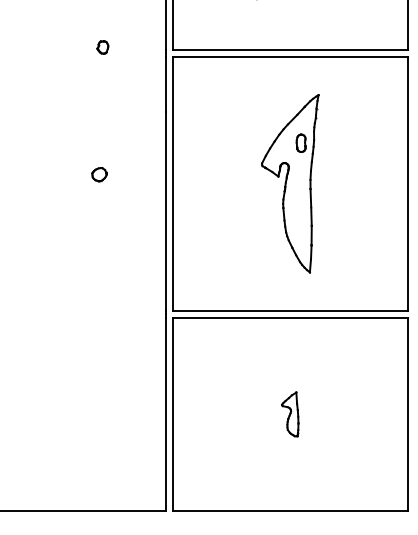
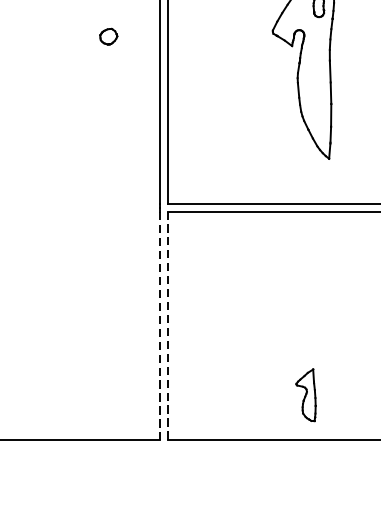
part: (99, 174) -> (108, 36), moved
line: (166, 414) -> (160, 325), solid -> dashed
line: (173, 414) -> (168, 325), solid -> dashed
part: (290, 414) -> (306, 395), moved

